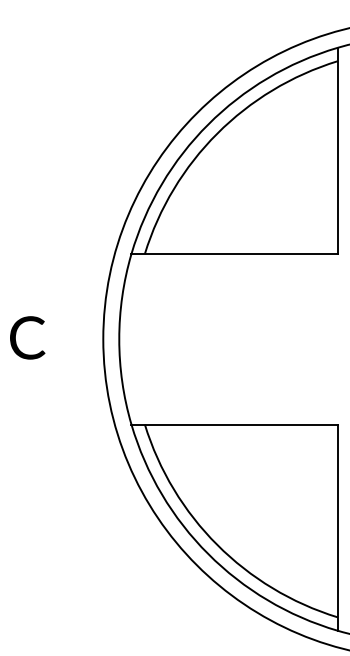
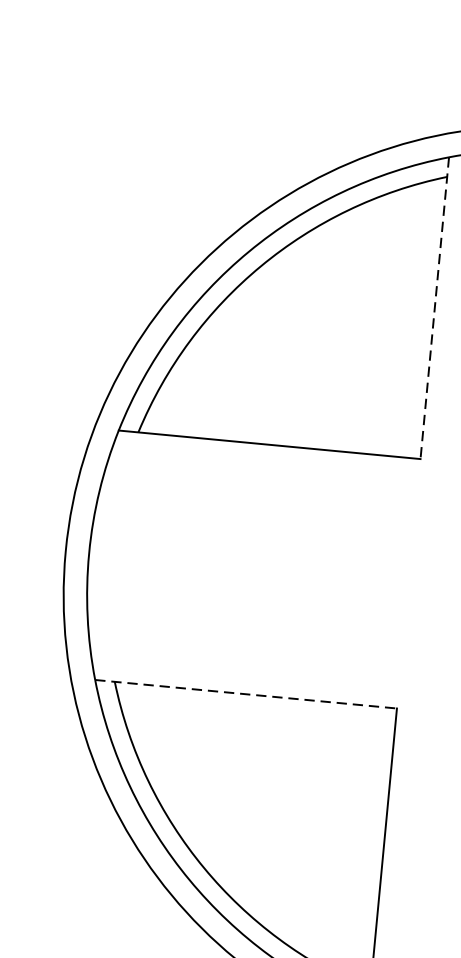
line: (337, 151) -> (434, 308), solid -> dashed
line: (235, 424) -> (247, 694), solid -> dashed

